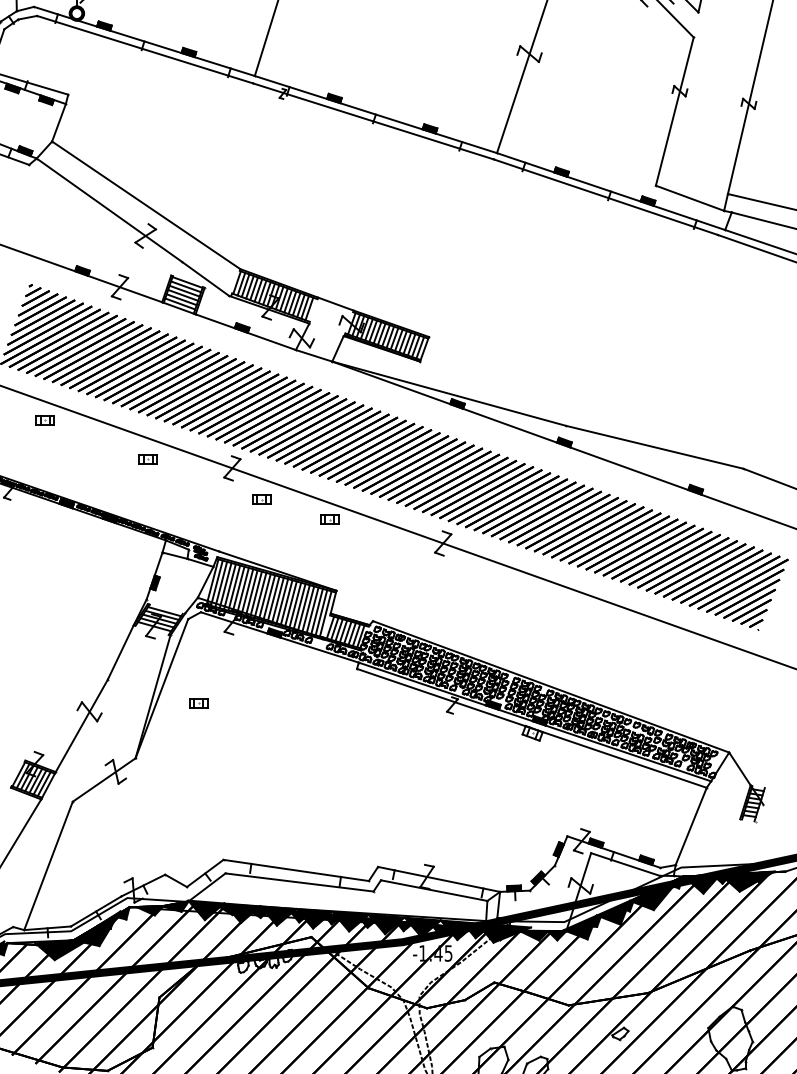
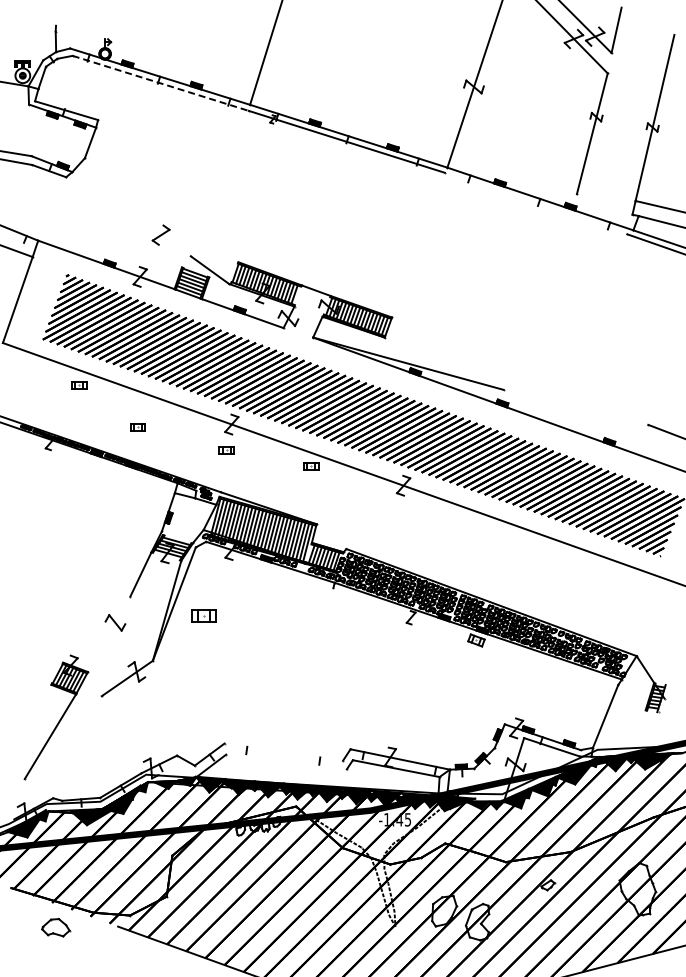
line: (146, 49) -> (161, 83), solid -> dashed
line: (605, 197) -> (535, 203), removed
line: (689, 198) -> (604, 204), removed
line: (146, 205) -> (161, 210), removed
line: (109, 210) -> (131, 214), removed
line: (314, 355) -> (298, 332), removed
line: (654, 446) -> (575, 406), removed
part: (147, 459) -> (137, 427), moved
part: (261, 500) -> (226, 450), moved
part: (198, 702) -> (204, 615), size x1.6
line: (81, 726) -> (108, 634), removed
line: (531, 727) -> (475, 635), removed
line: (47, 865) -> (81, 748), removed
line: (295, 869) -> (283, 751), removed
line: (299, 881) -> (286, 761), removed

